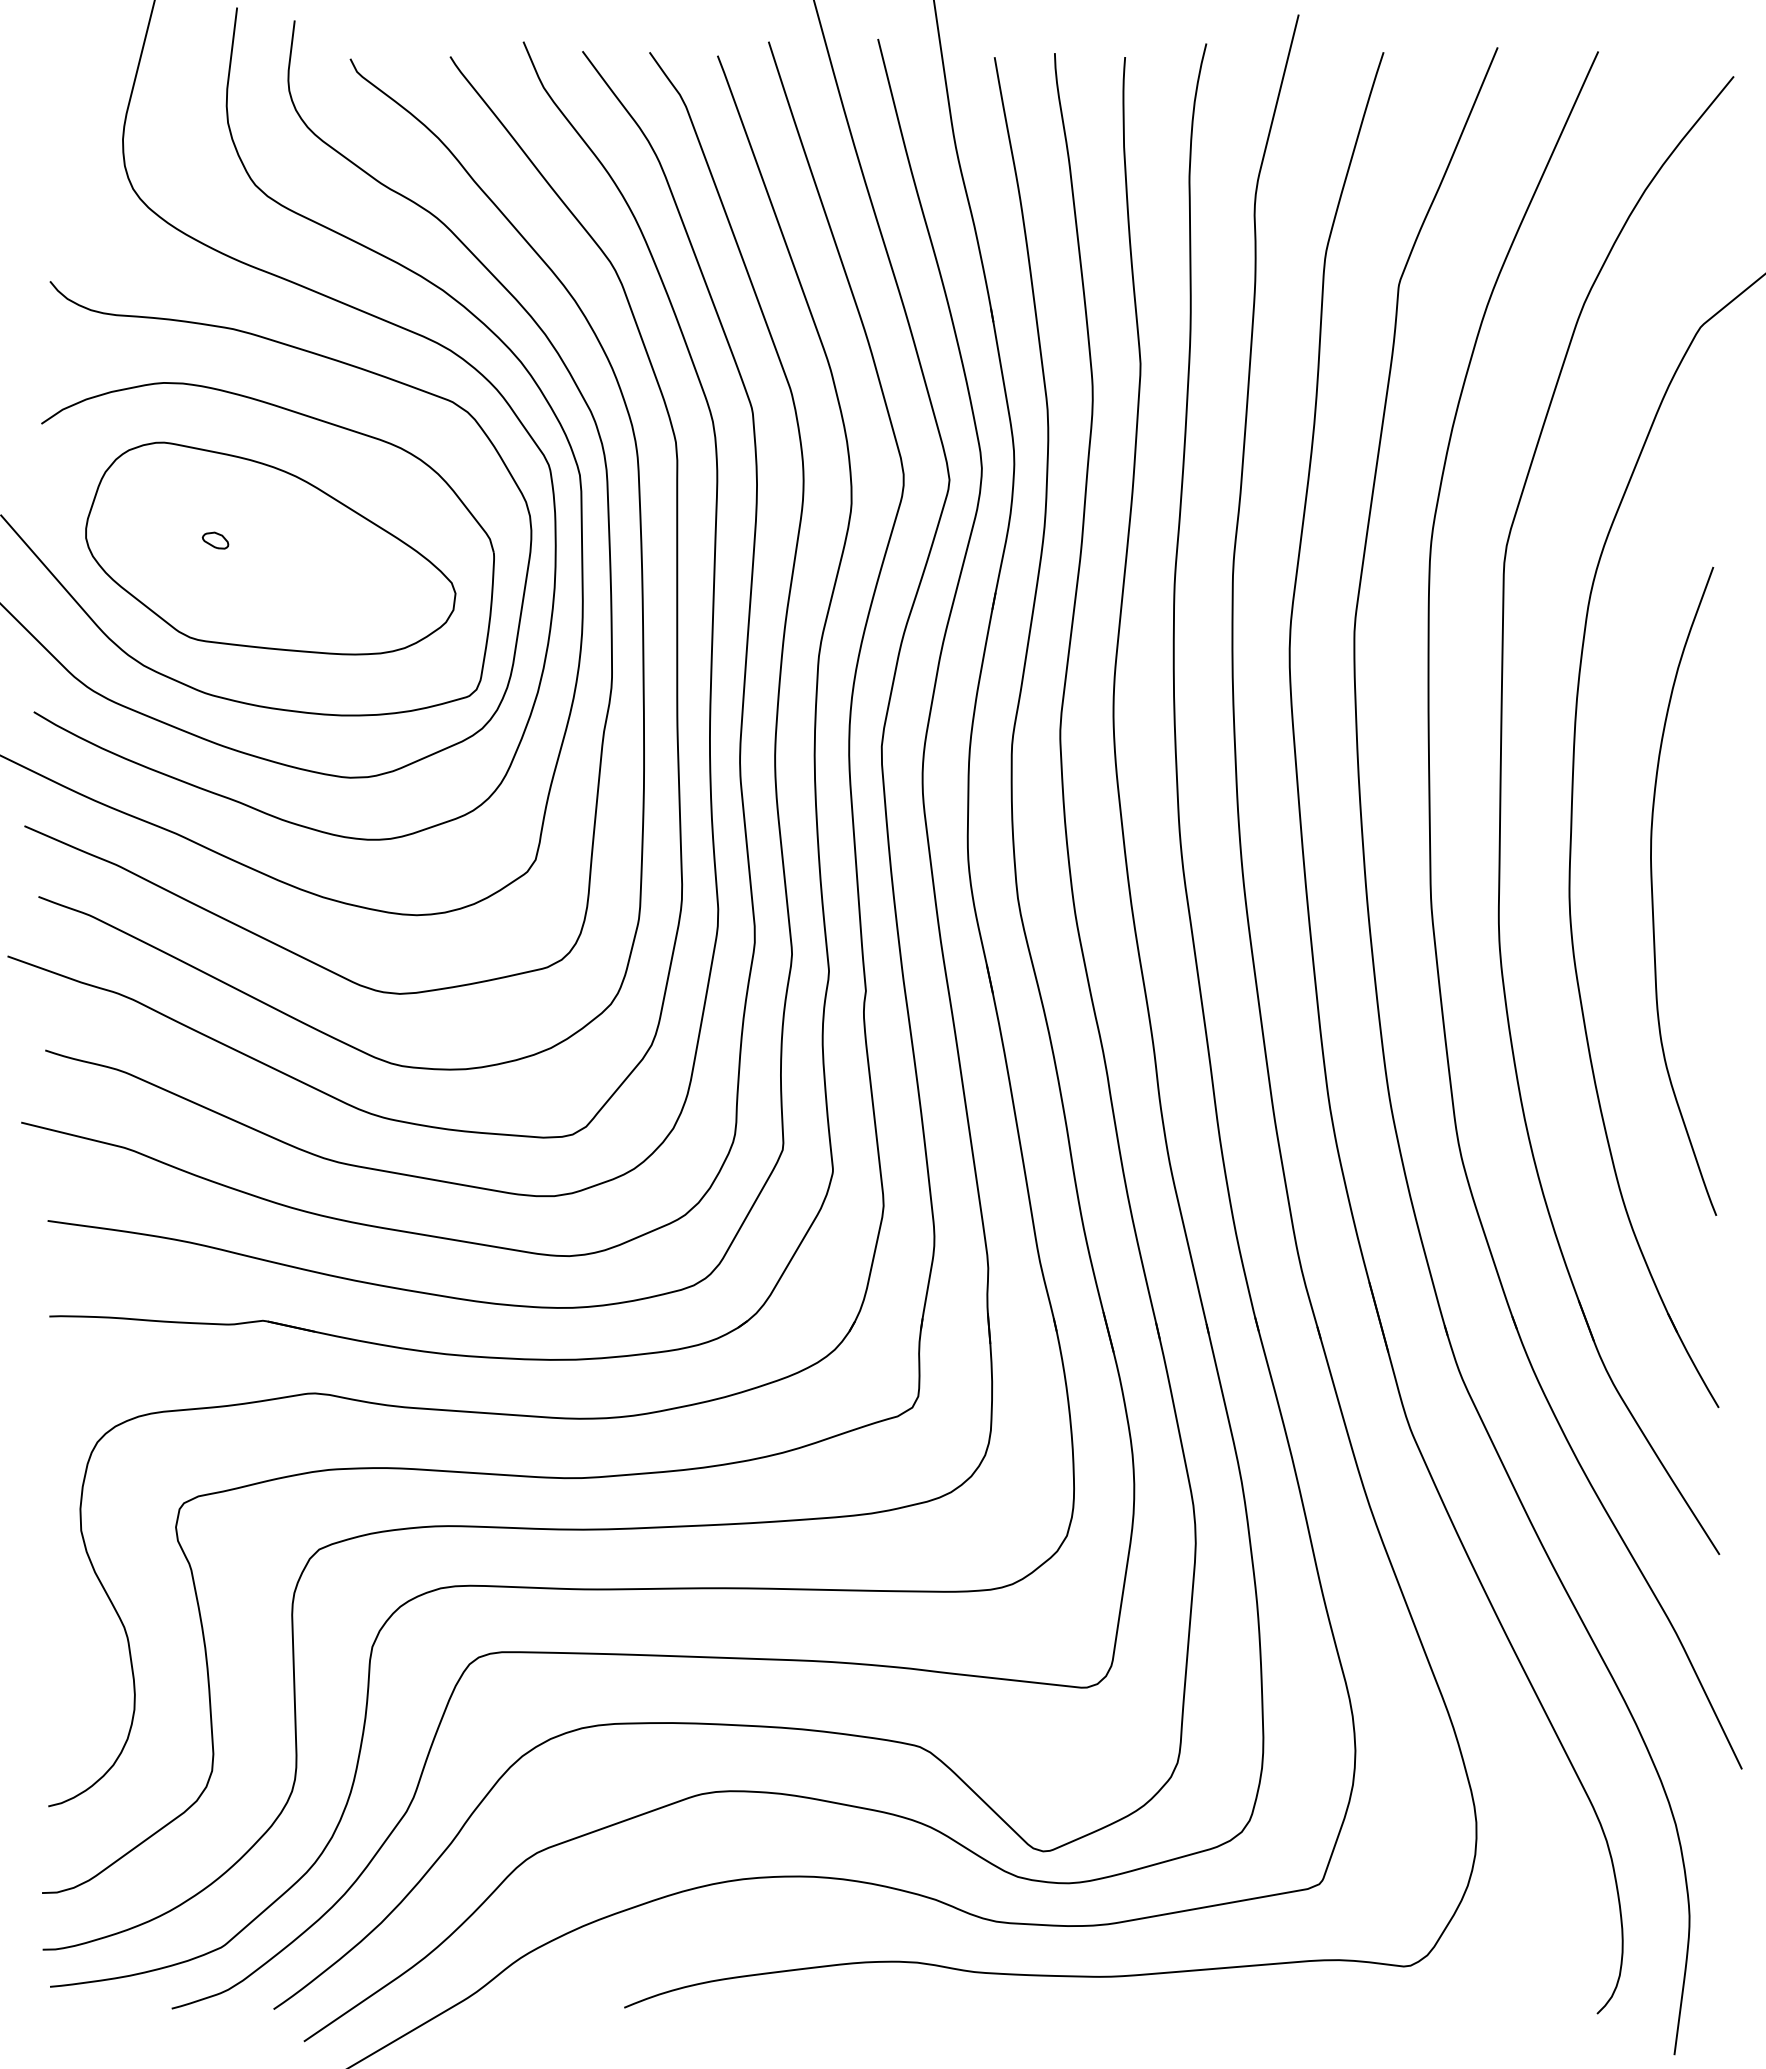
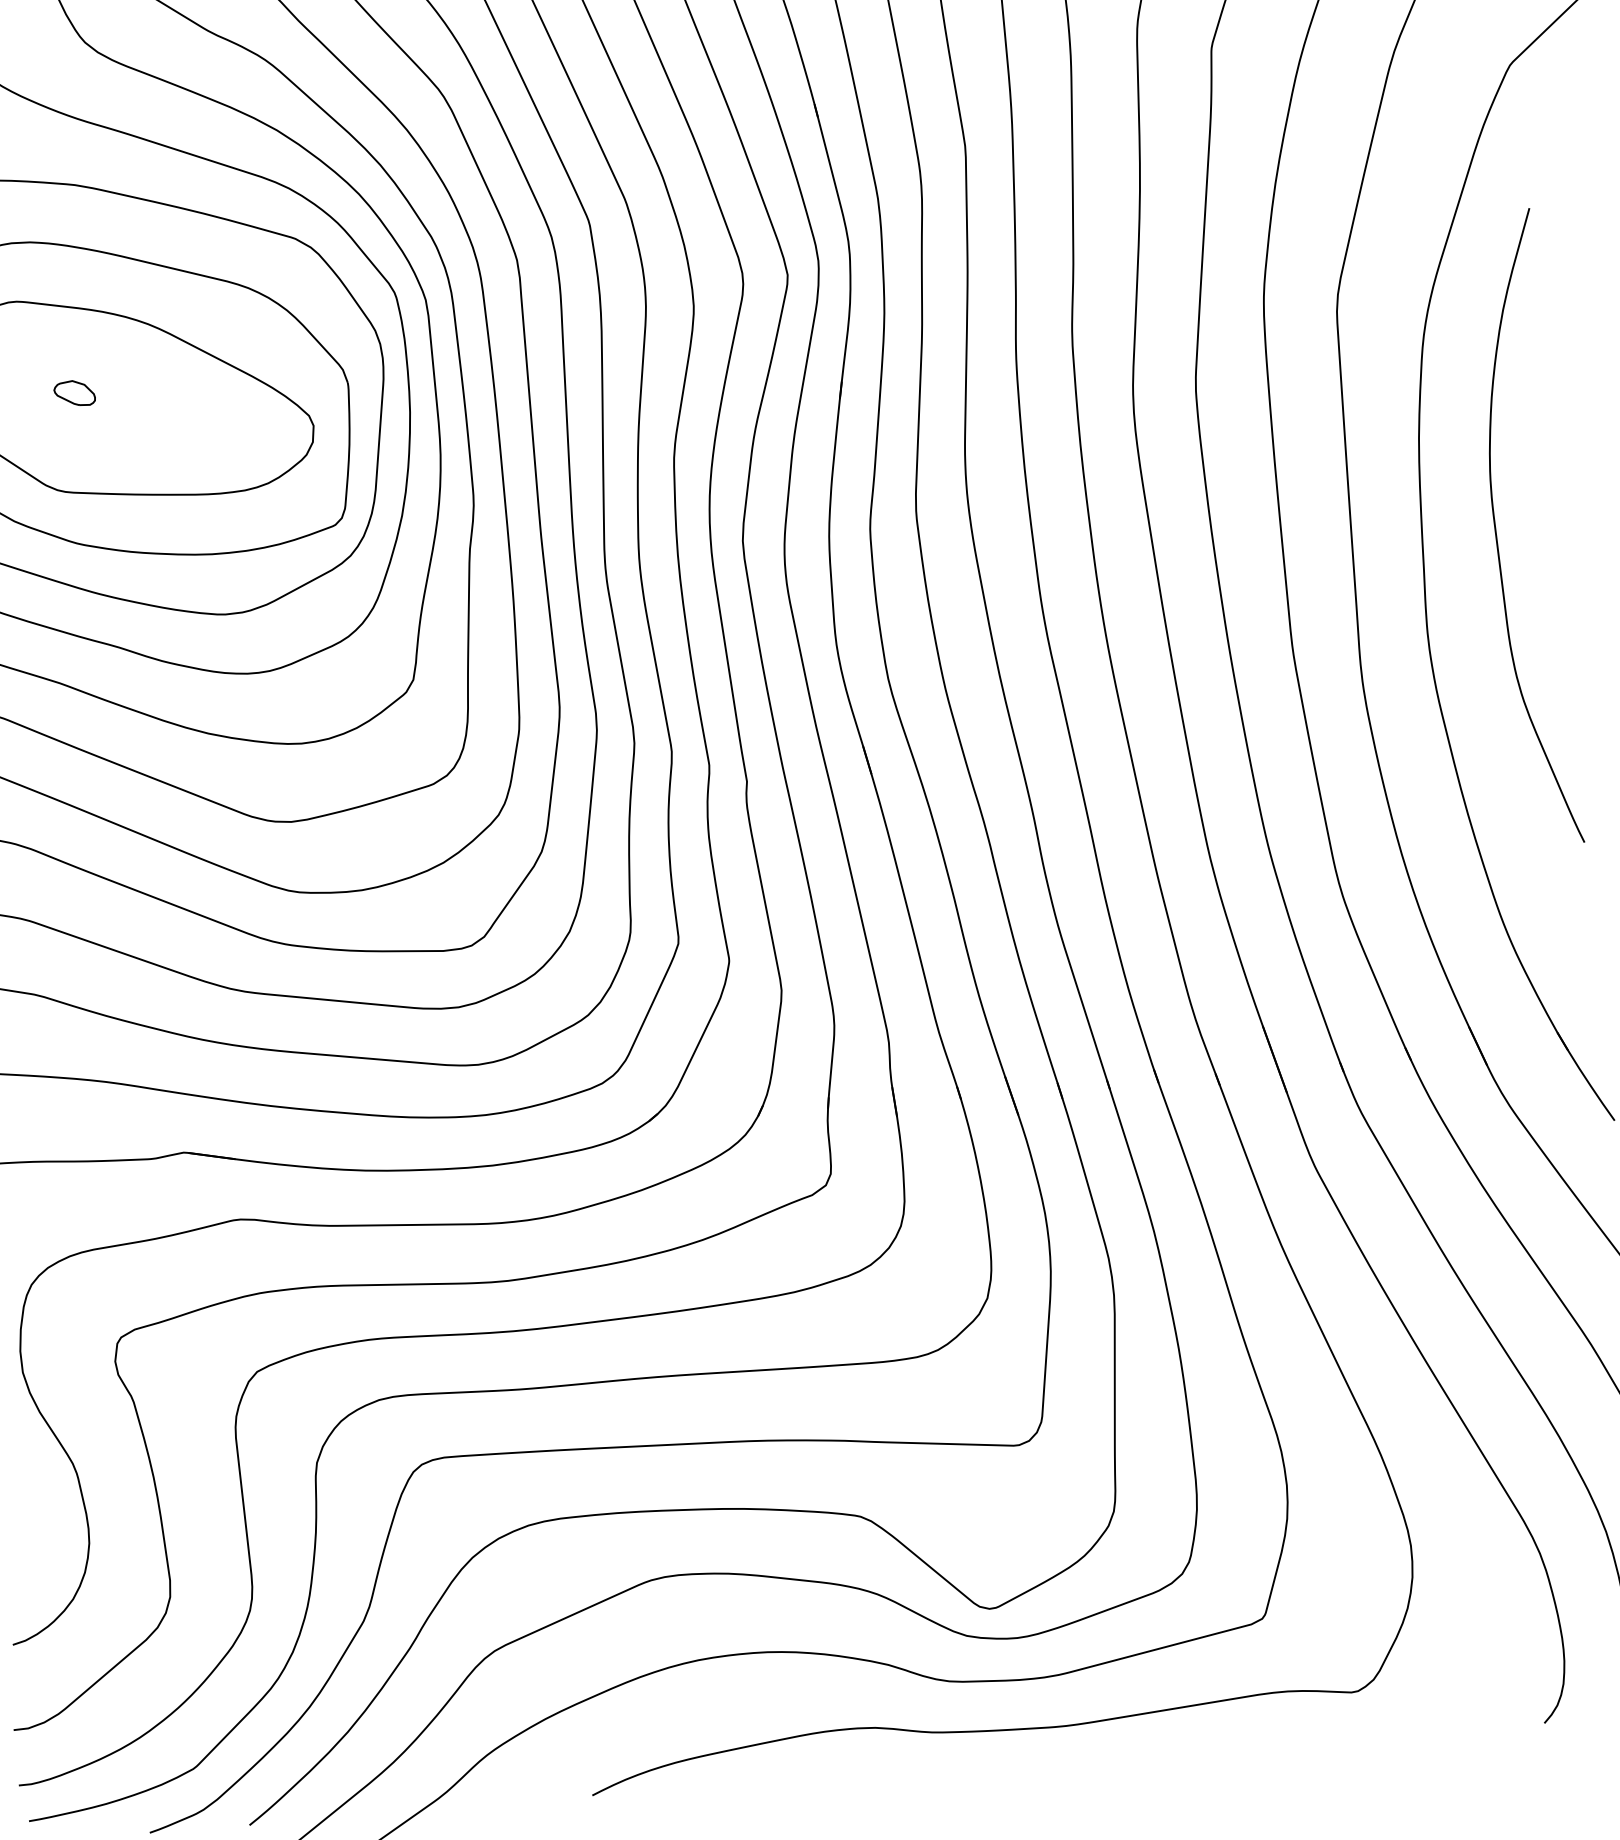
part: (215, 540) -> (74, 393), size x1.6
curve: (1653, 893) -> (1497, 532), moved

